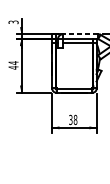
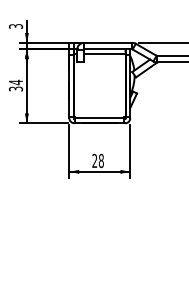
line: (80, 33) -> (107, 42), dashed -> solid
text: (13, 67) -> (15, 88), 44 -> 34
text: (70, 120) -> (94, 161), 38 -> 28

